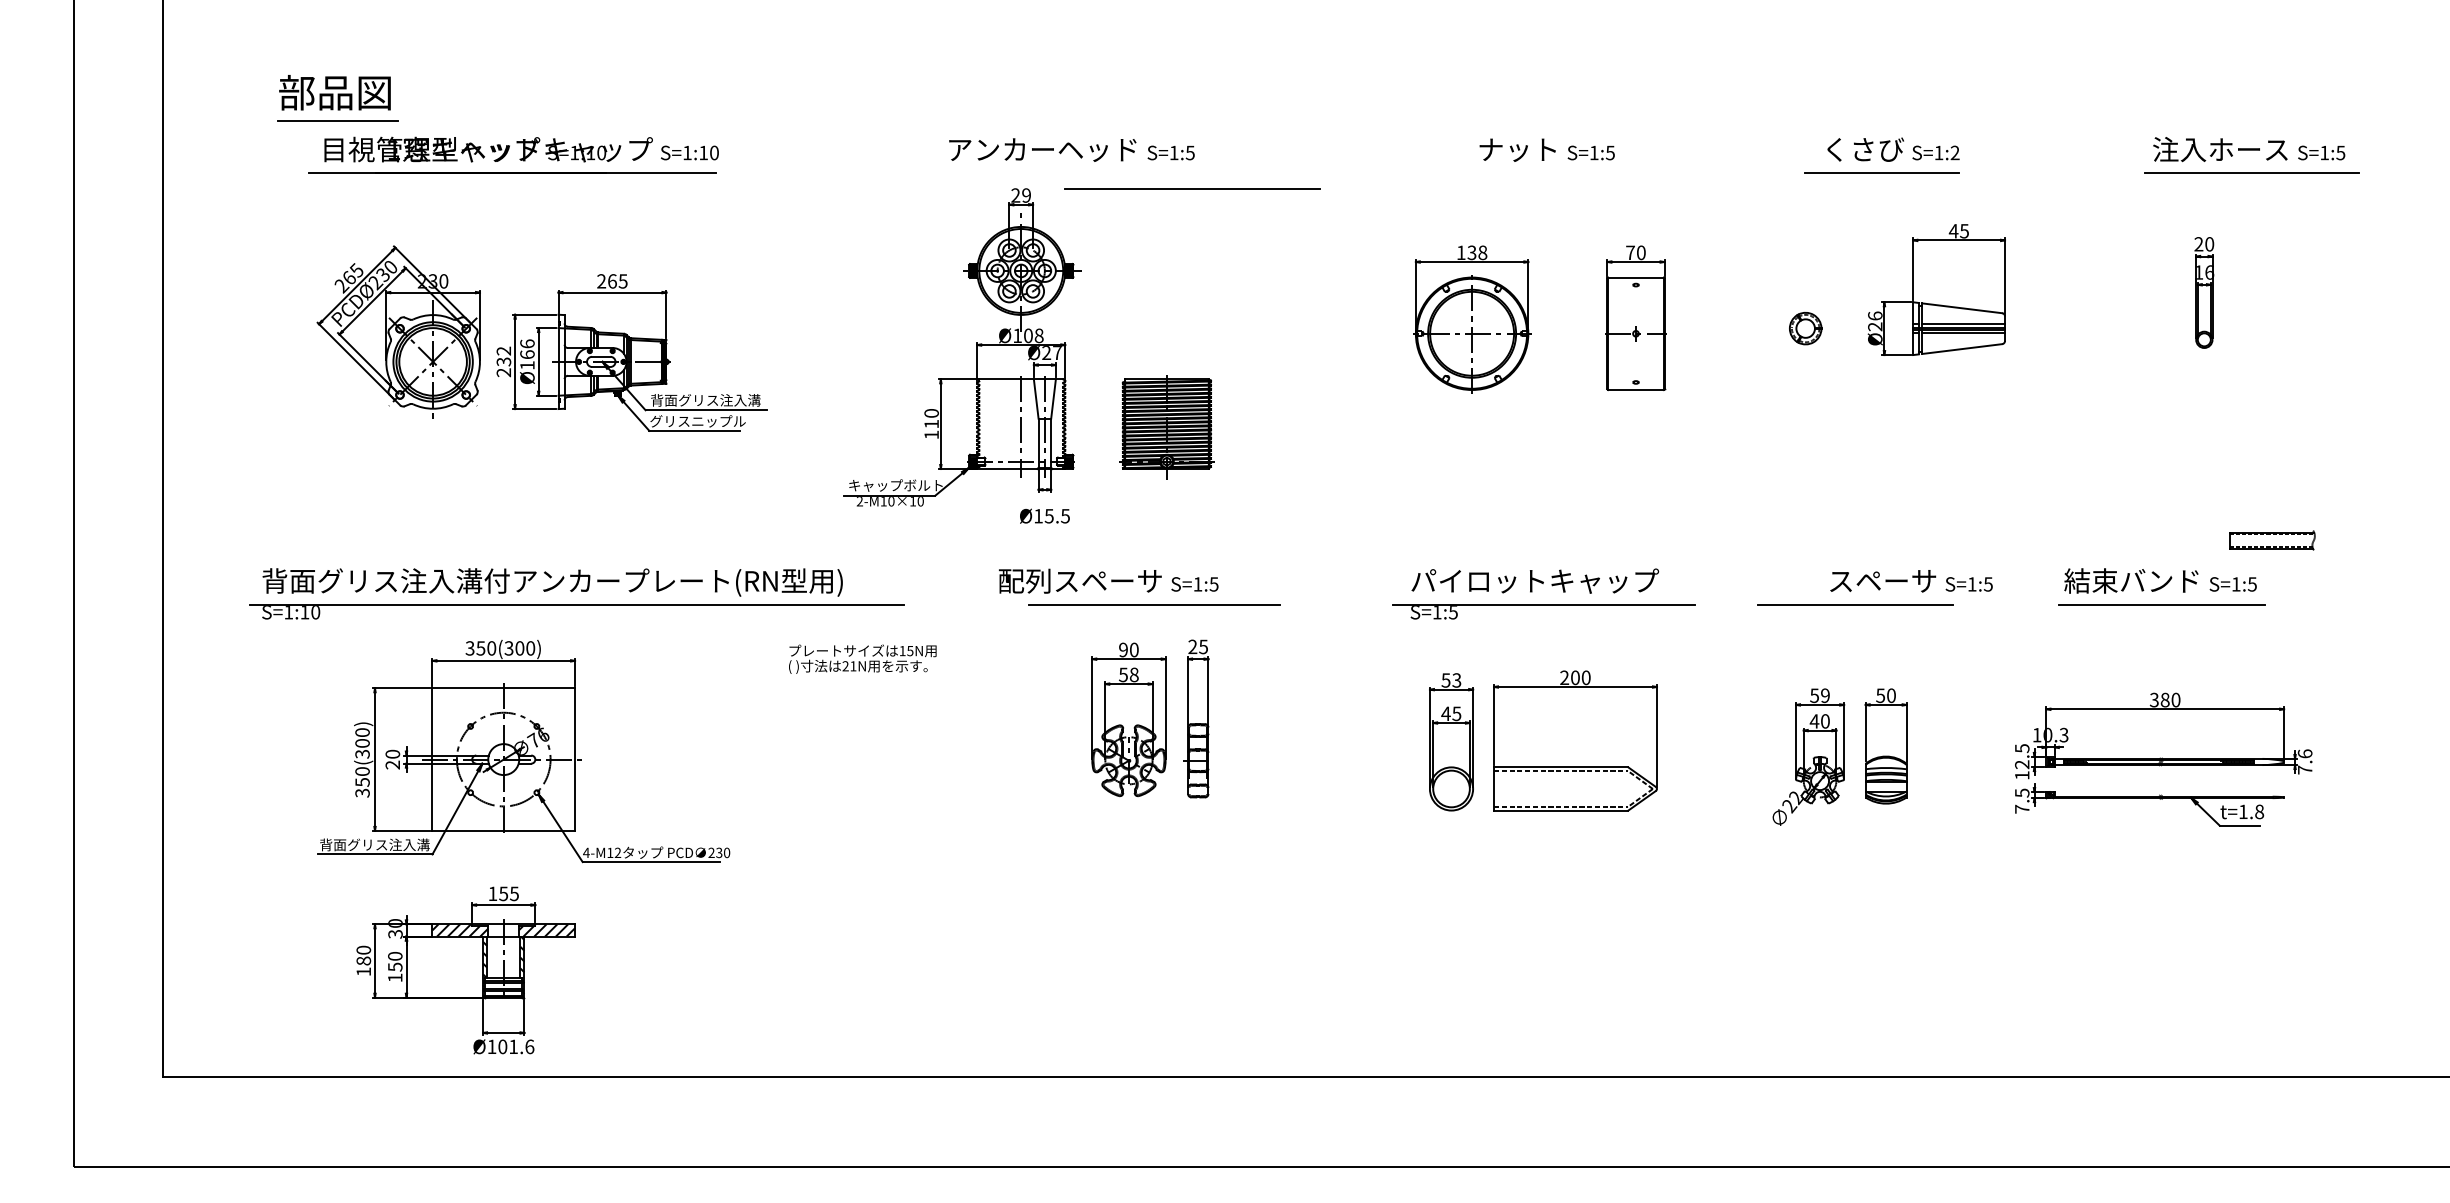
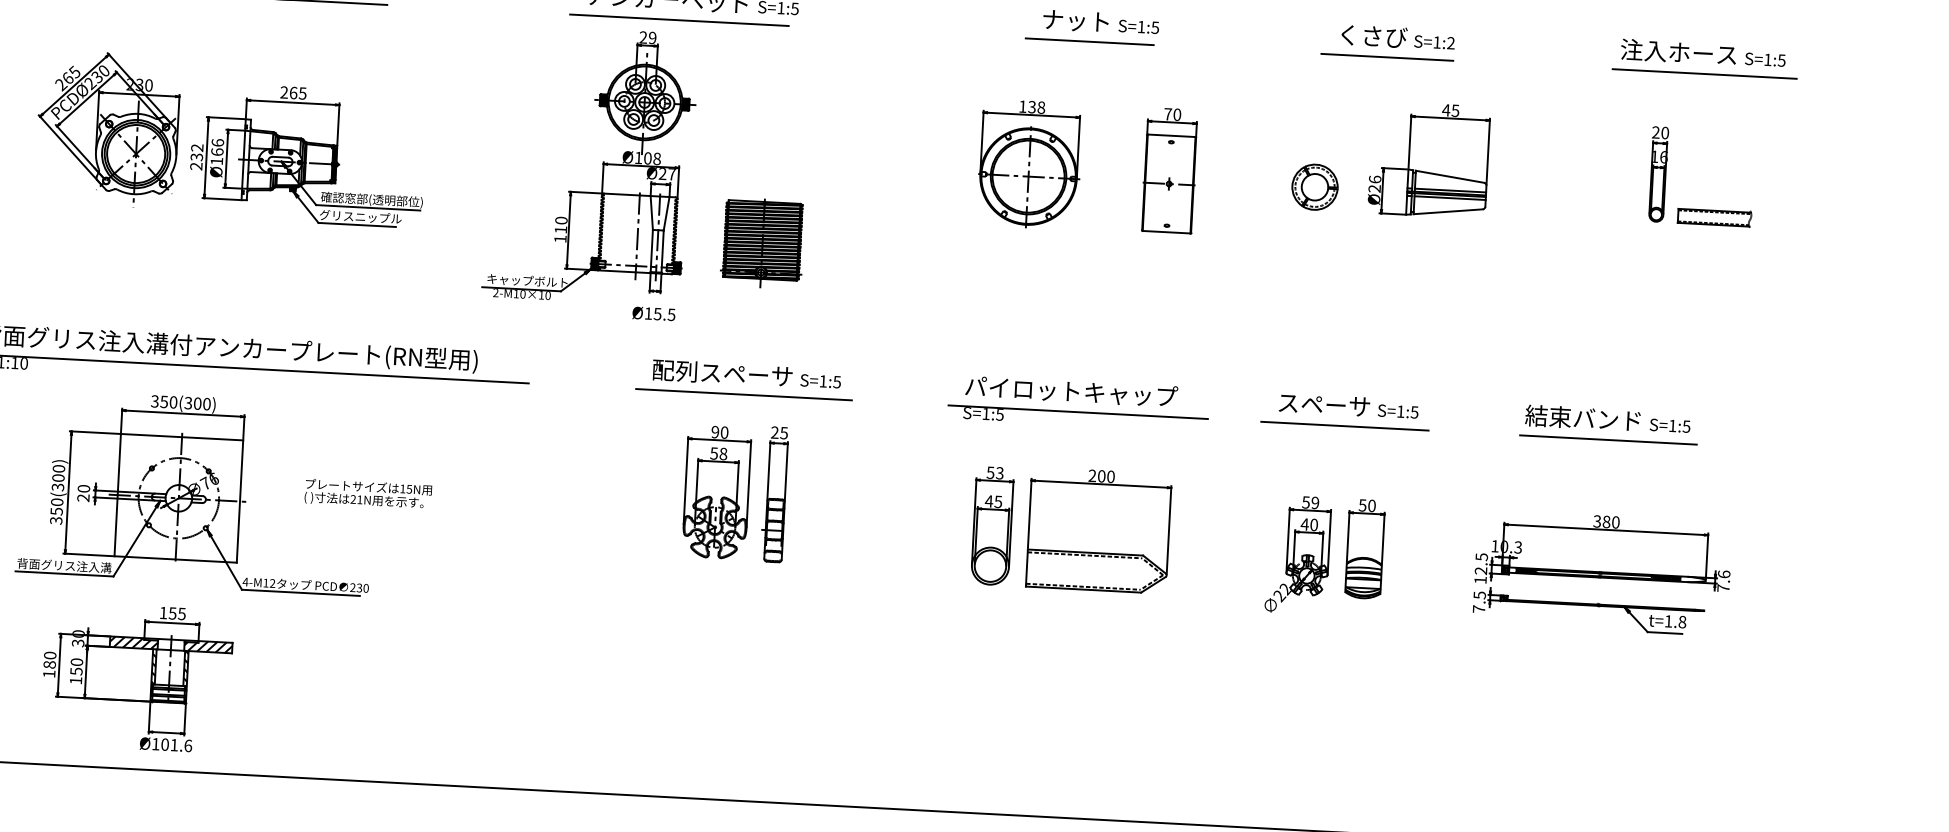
line: (1534, 173) -> (1089, 41), added
line: (1192, 188) -> (679, 19), moved
part: (1805, 328) -> (1314, 187), size x1.67
text: (709, 401) -> (371, 200), 背面グリス注入溝 -> 確認窓部(透明部位)
part: (2272, 540) -> (1714, 217), moved
text: (1108, 580) -> (746, 374), moved
text: (1911, 581) -> (1348, 406), moved
text: (862, 658) -> (368, 493), moved

